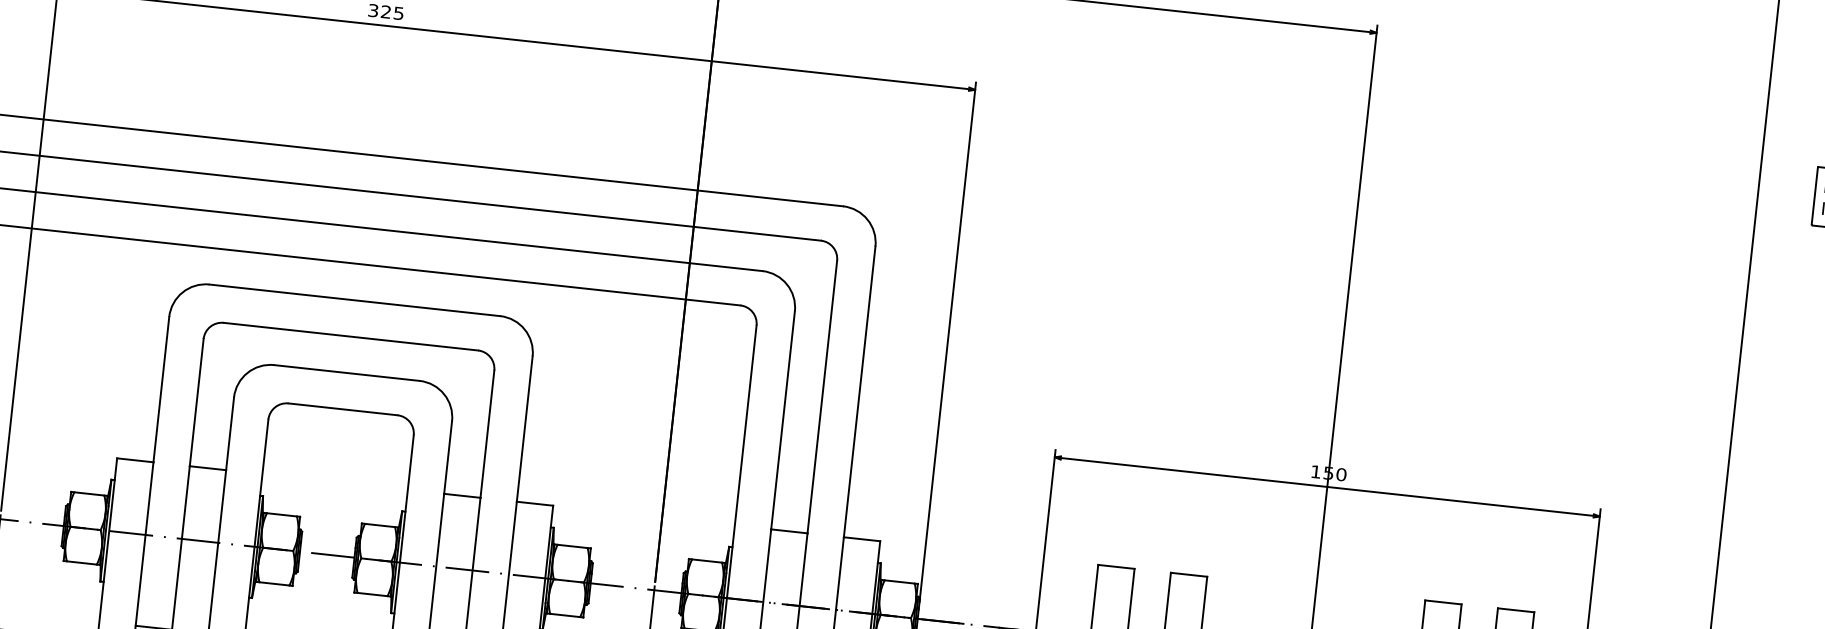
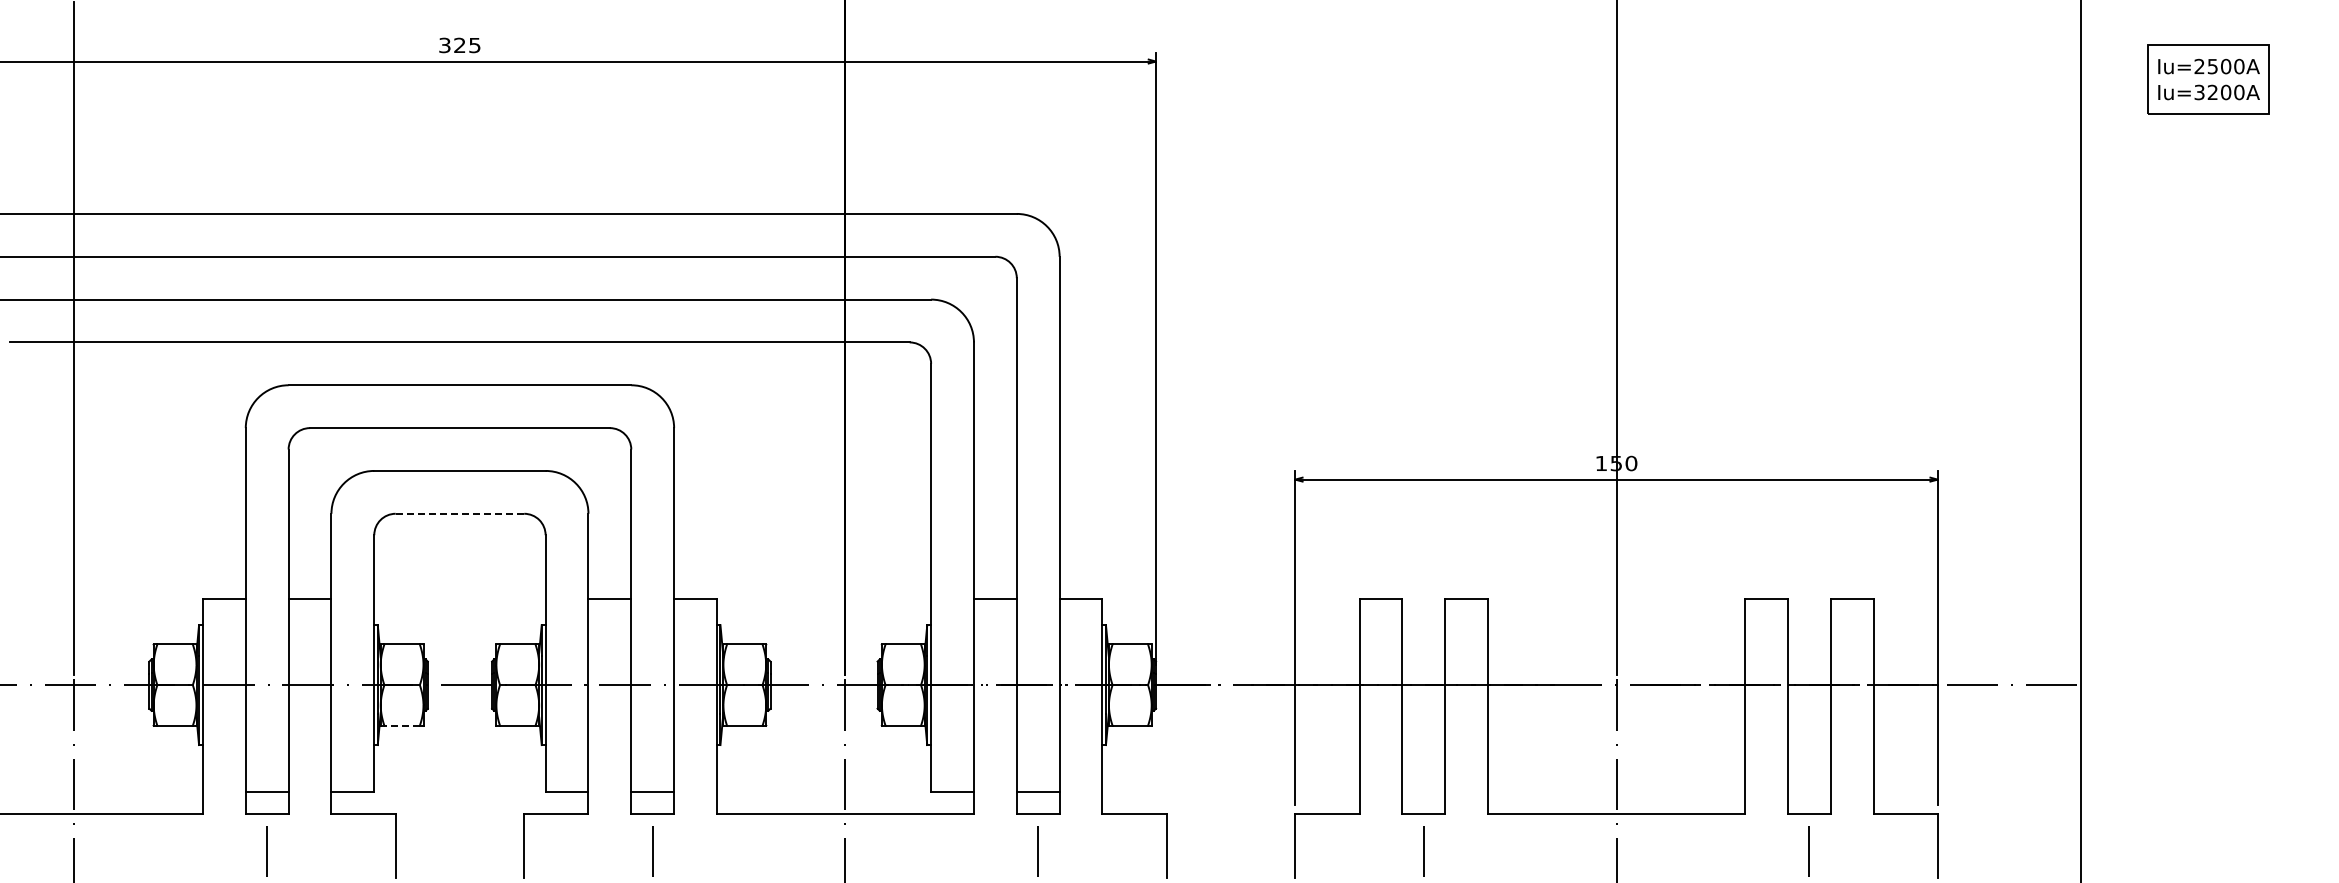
line: (343, 409) -> (460, 513), solid -> dashed
line: (274, 583) -> (402, 725), solid -> dashed

